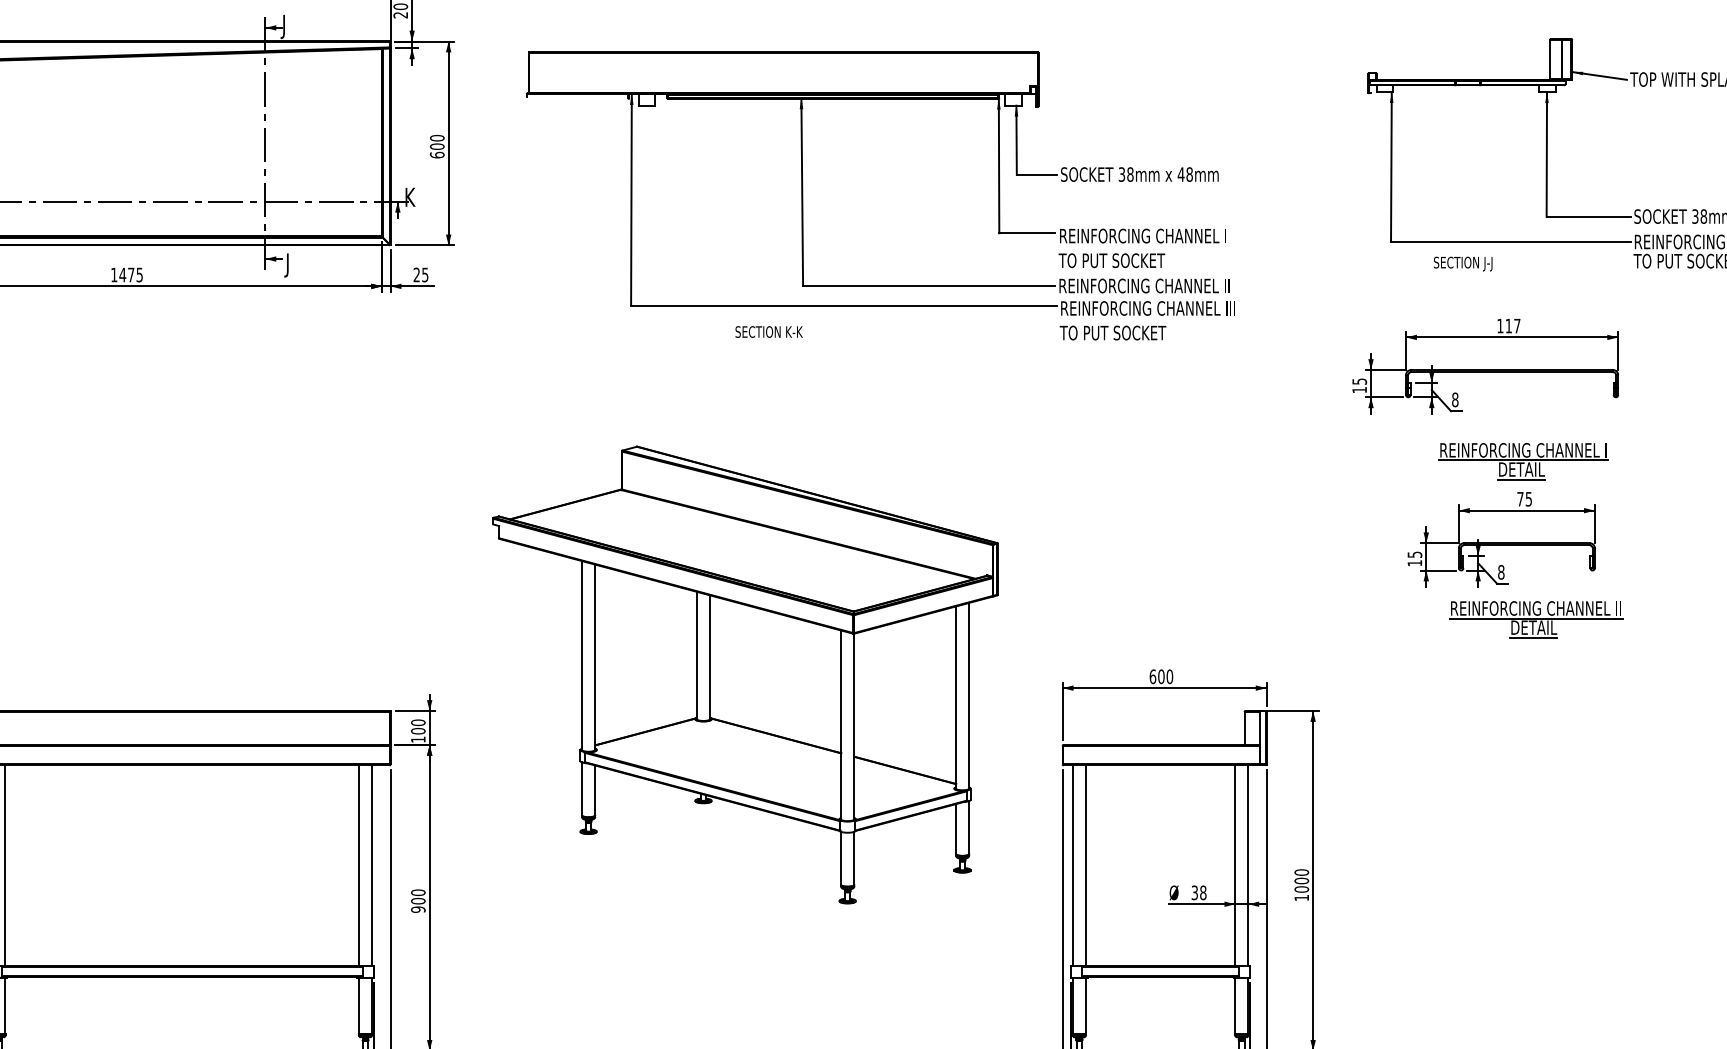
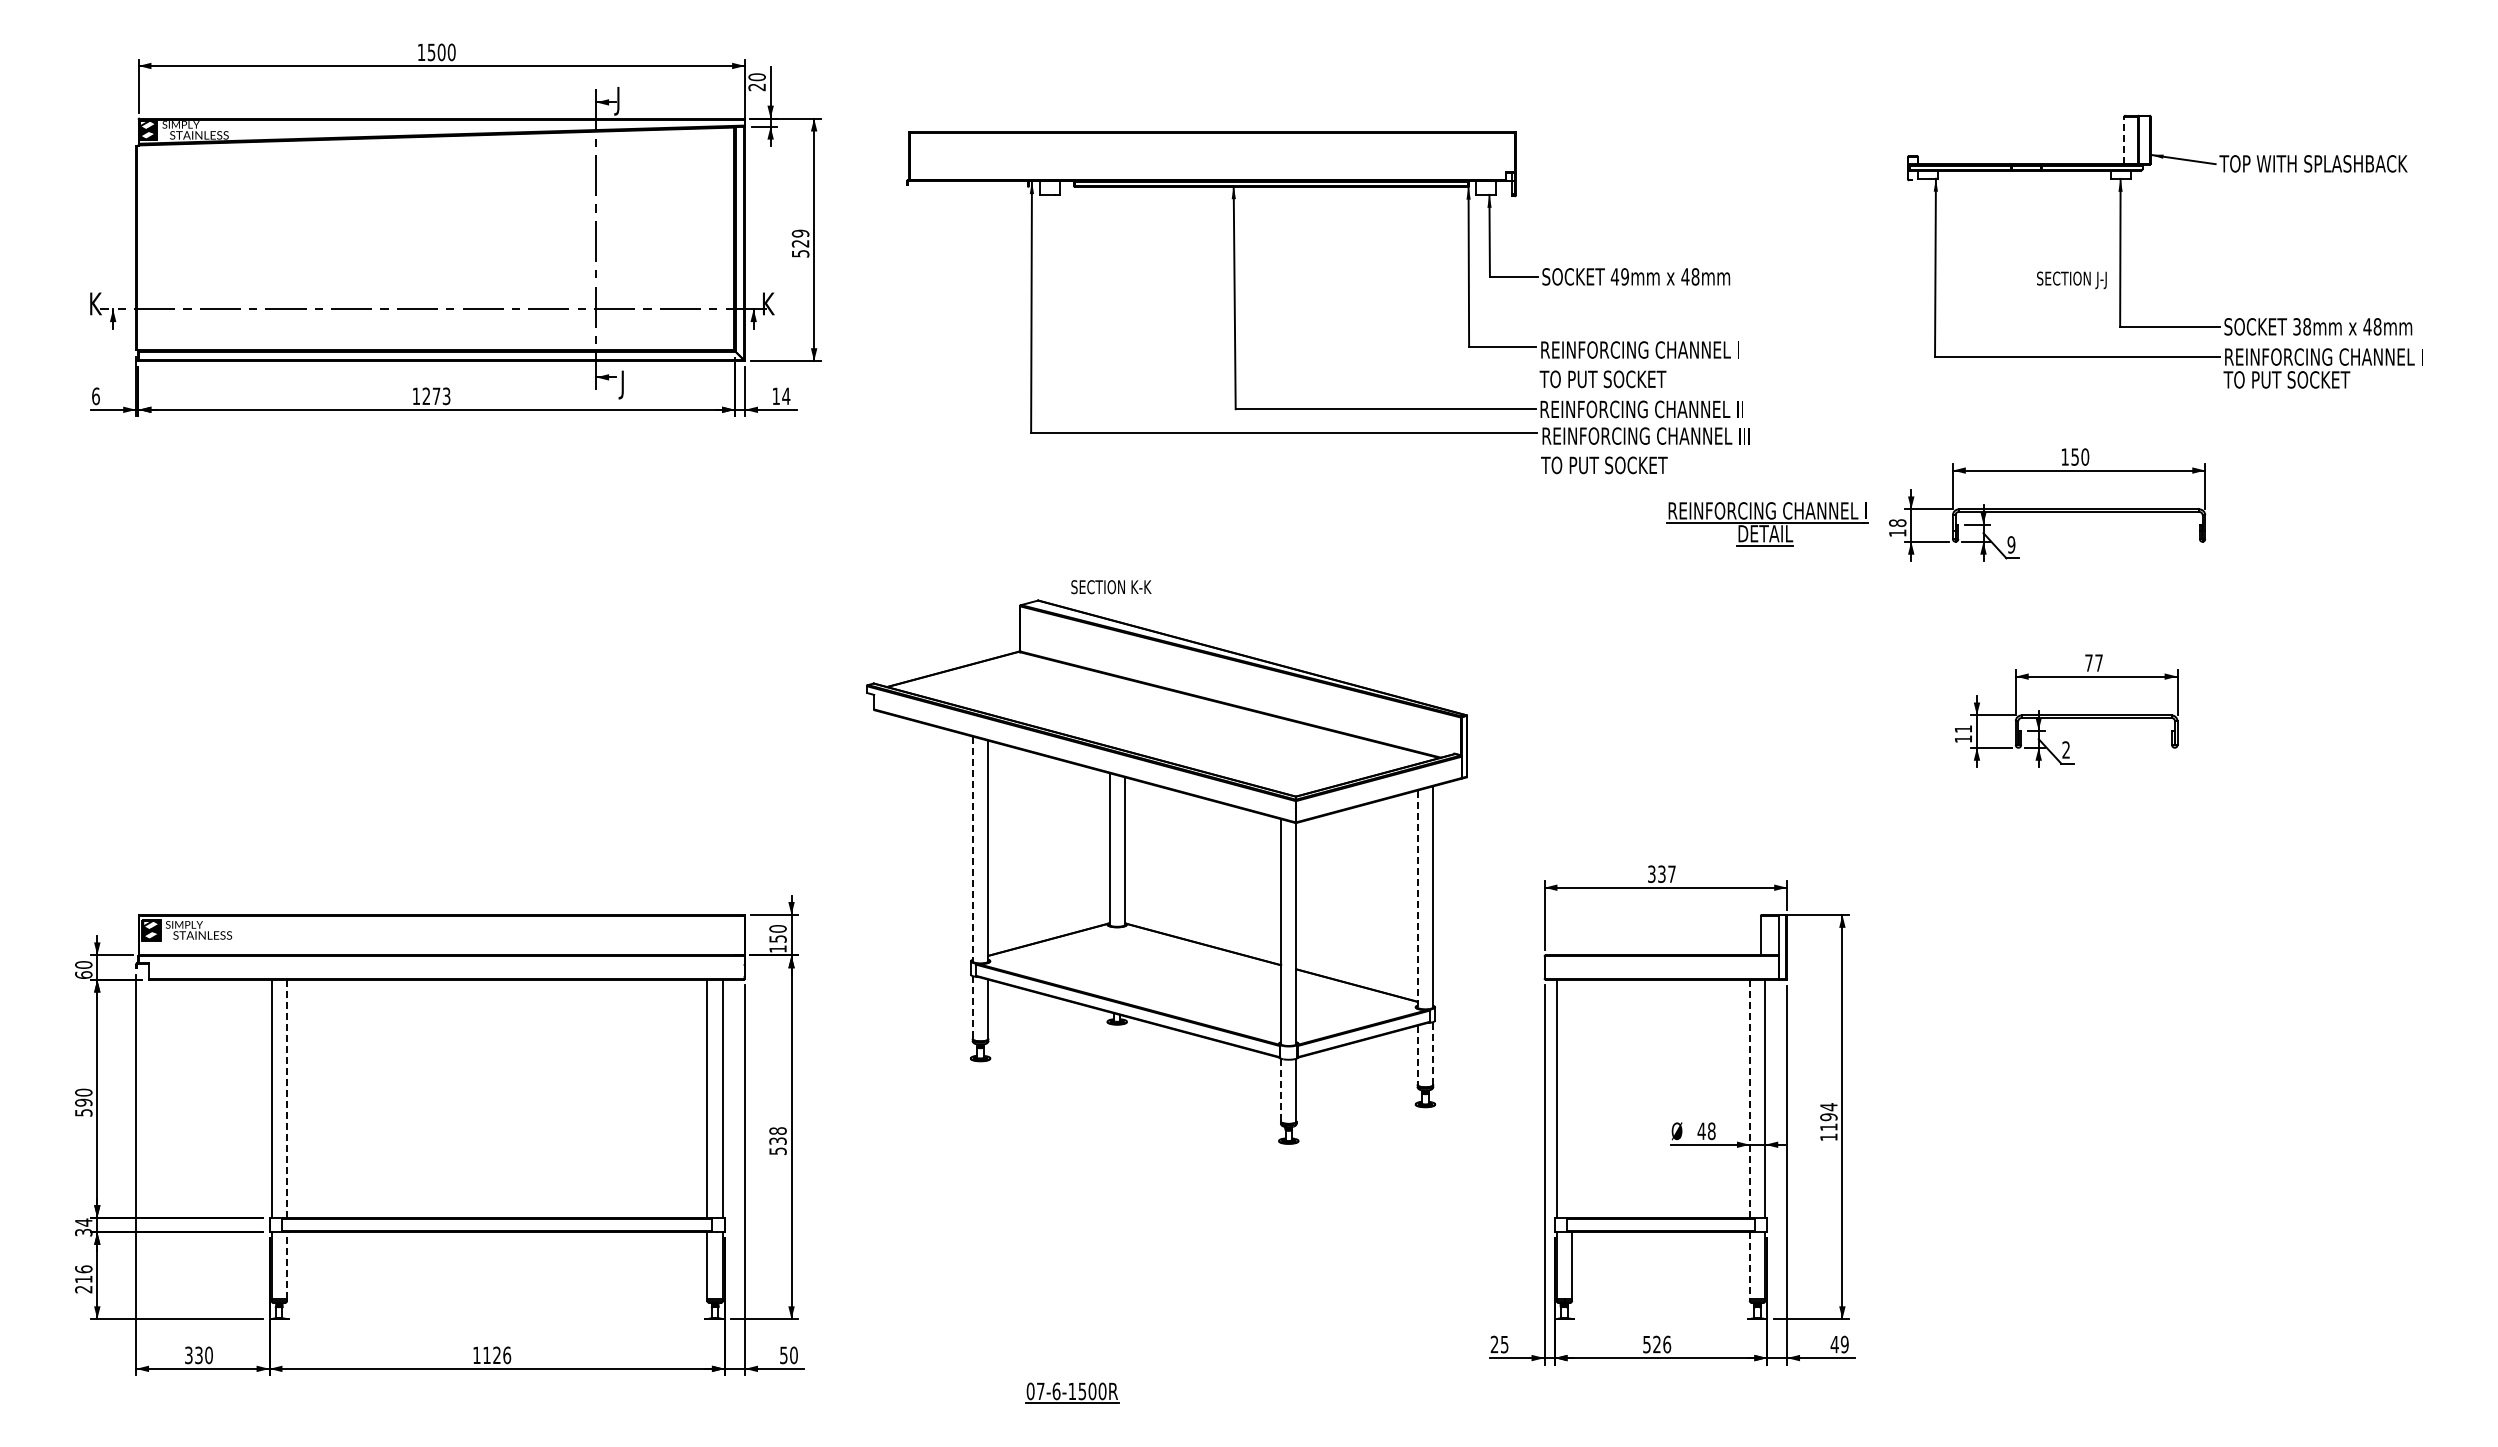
line: (1550, 59) -> (2124, 139), solid -> dashed
text: (437, 146) -> (800, 243), 600 -> 529
text: (1125, 174) -> (1619, 276), 38mm -> 49mm
text: (1462, 264) -> (2071, 280), moved
text: (131, 274) -> (436, 395), 1475 -> 1273
text: (421, 275) -> (781, 396), 25 -> 14
text: (1513, 325) -> (2080, 456), 117 -> 150
text: (769, 332) -> (1111, 587), moved
text: (1359, 381) -> (1897, 522), 15 -> 18
text: (1455, 399) -> (2011, 544), 8 -> 9
part: (1523, 461) -> (1767, 524), moved
text: (1528, 498) -> (2098, 662), 75 -> 77
text: (1414, 554) -> (1963, 728), 15 -> 11
text: (1501, 571) -> (2066, 749), 8 -> 2
part: (1536, 619) -> (2107, 806), removed
line: (581, 655) -> (972, 849), solid -> dashed
text: (1161, 676) -> (1661, 873), 600 -> 337
line: (955, 698) -> (1417, 899), solid -> dashed
text: (417, 730) -> (777, 938), 100 -> 150
line: (581, 788) -> (972, 1007), solid -> dashed
line: (969, 827) -> (1433, 1053), solid -> dashed
line: (955, 829) -> (1417, 1055), solid -> dashed
line: (841, 858) -> (1281, 1090), solid -> dashed
line: (5, 865) -> (286, 1098), solid -> dashed
line: (1085, 865) -> (1571, 1098), removed
line: (1235, 866) -> (1749, 1099), solid -> dashed
text: (1301, 881) -> (1828, 1117), 1000 -> 1194
text: (1194, 893) -> (1701, 1131), 38 -> 48
text: (417, 901) -> (777, 1141), 900 -> 538
line: (5, 1005) -> (286, 1265), solid -> dashed
line: (1235, 1005) -> (1749, 1265), solid -> dashed

